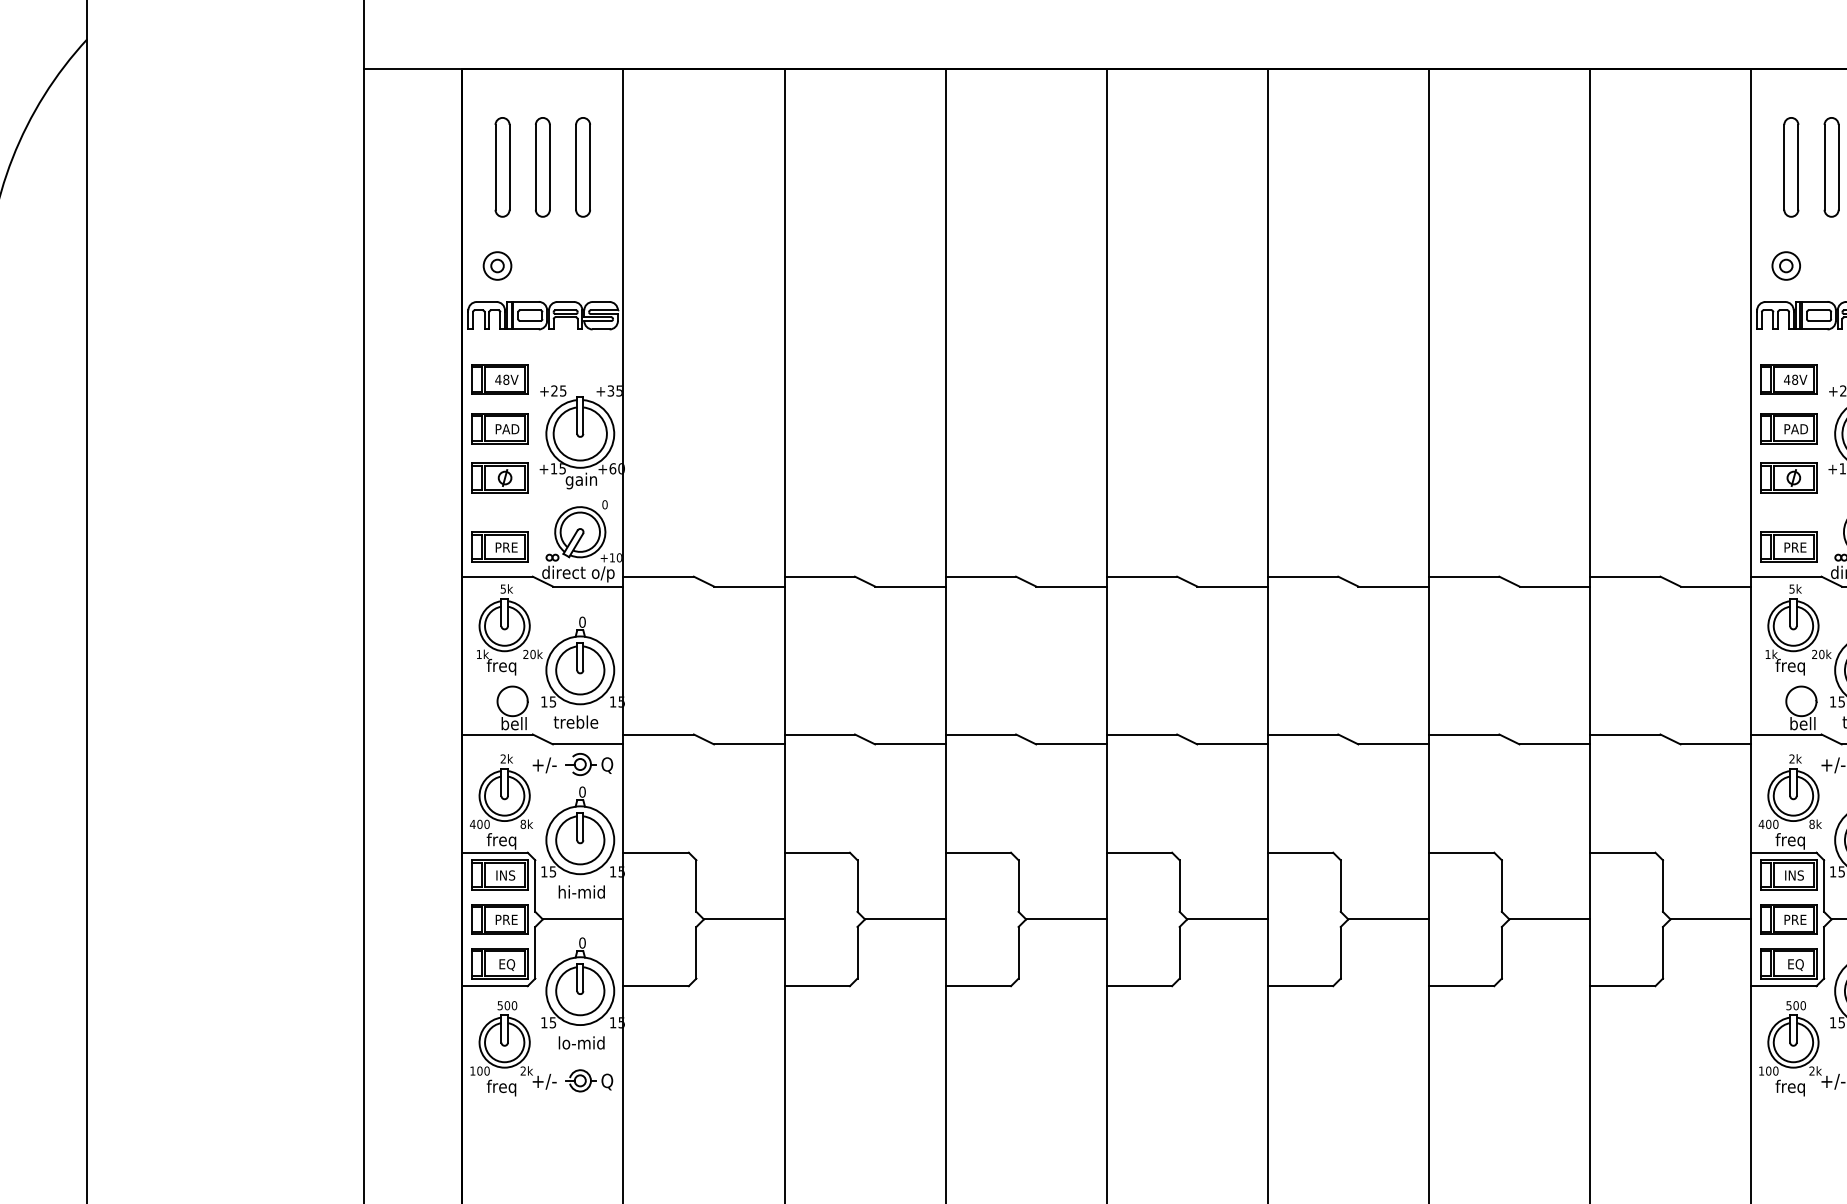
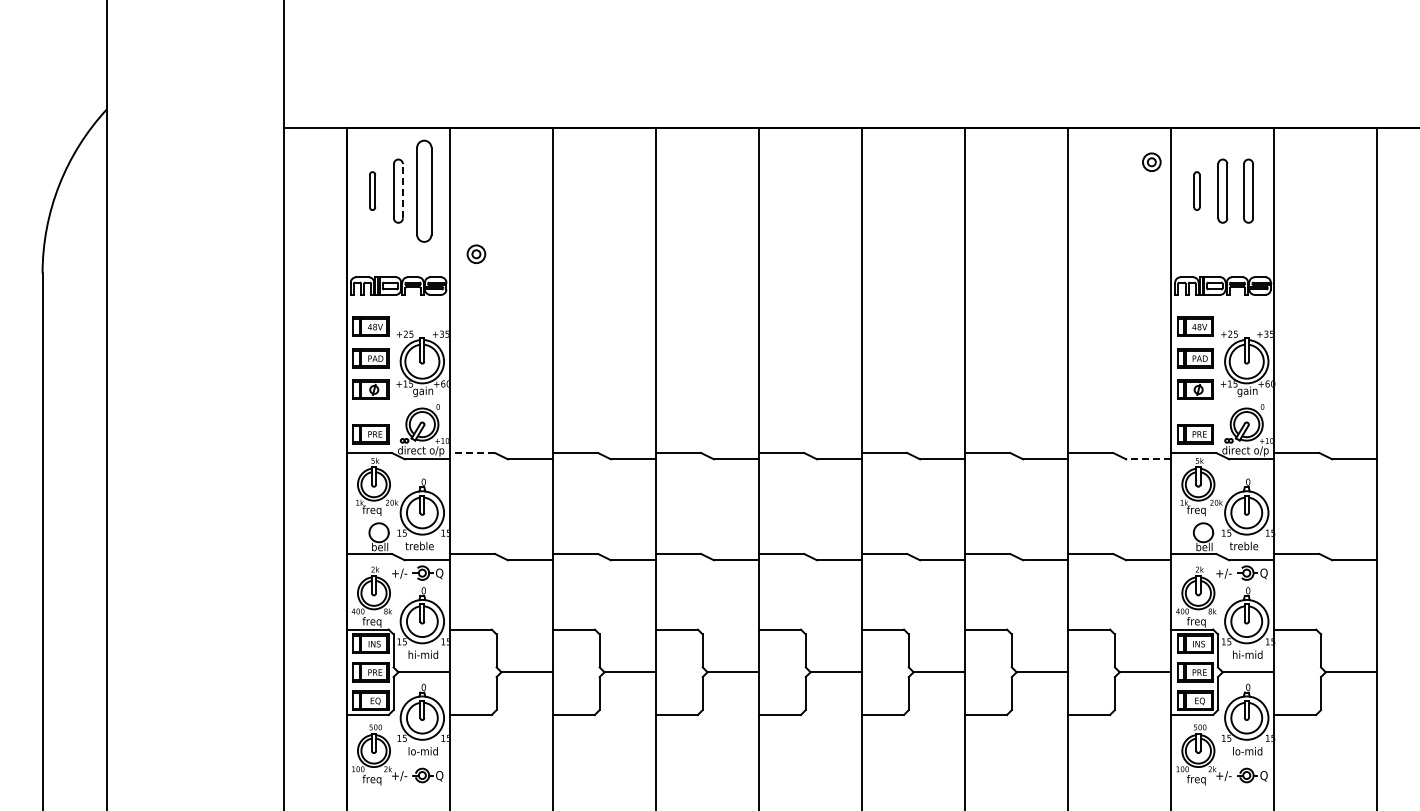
part: (502, 166) -> (372, 190), size x0.6
line: (549, 166) -> (402, 190), solid -> dashed
part: (582, 166) -> (423, 190), size x1.6
part: (1790, 166) -> (1196, 190), size x0.6
part: (497, 264) -> (476, 253), moved
part: (1785, 264) -> (1151, 161), moved
line: (658, 577) -> (472, 453), solid -> dashed
line: (1715, 586) -> (1148, 459), solid -> dashed

